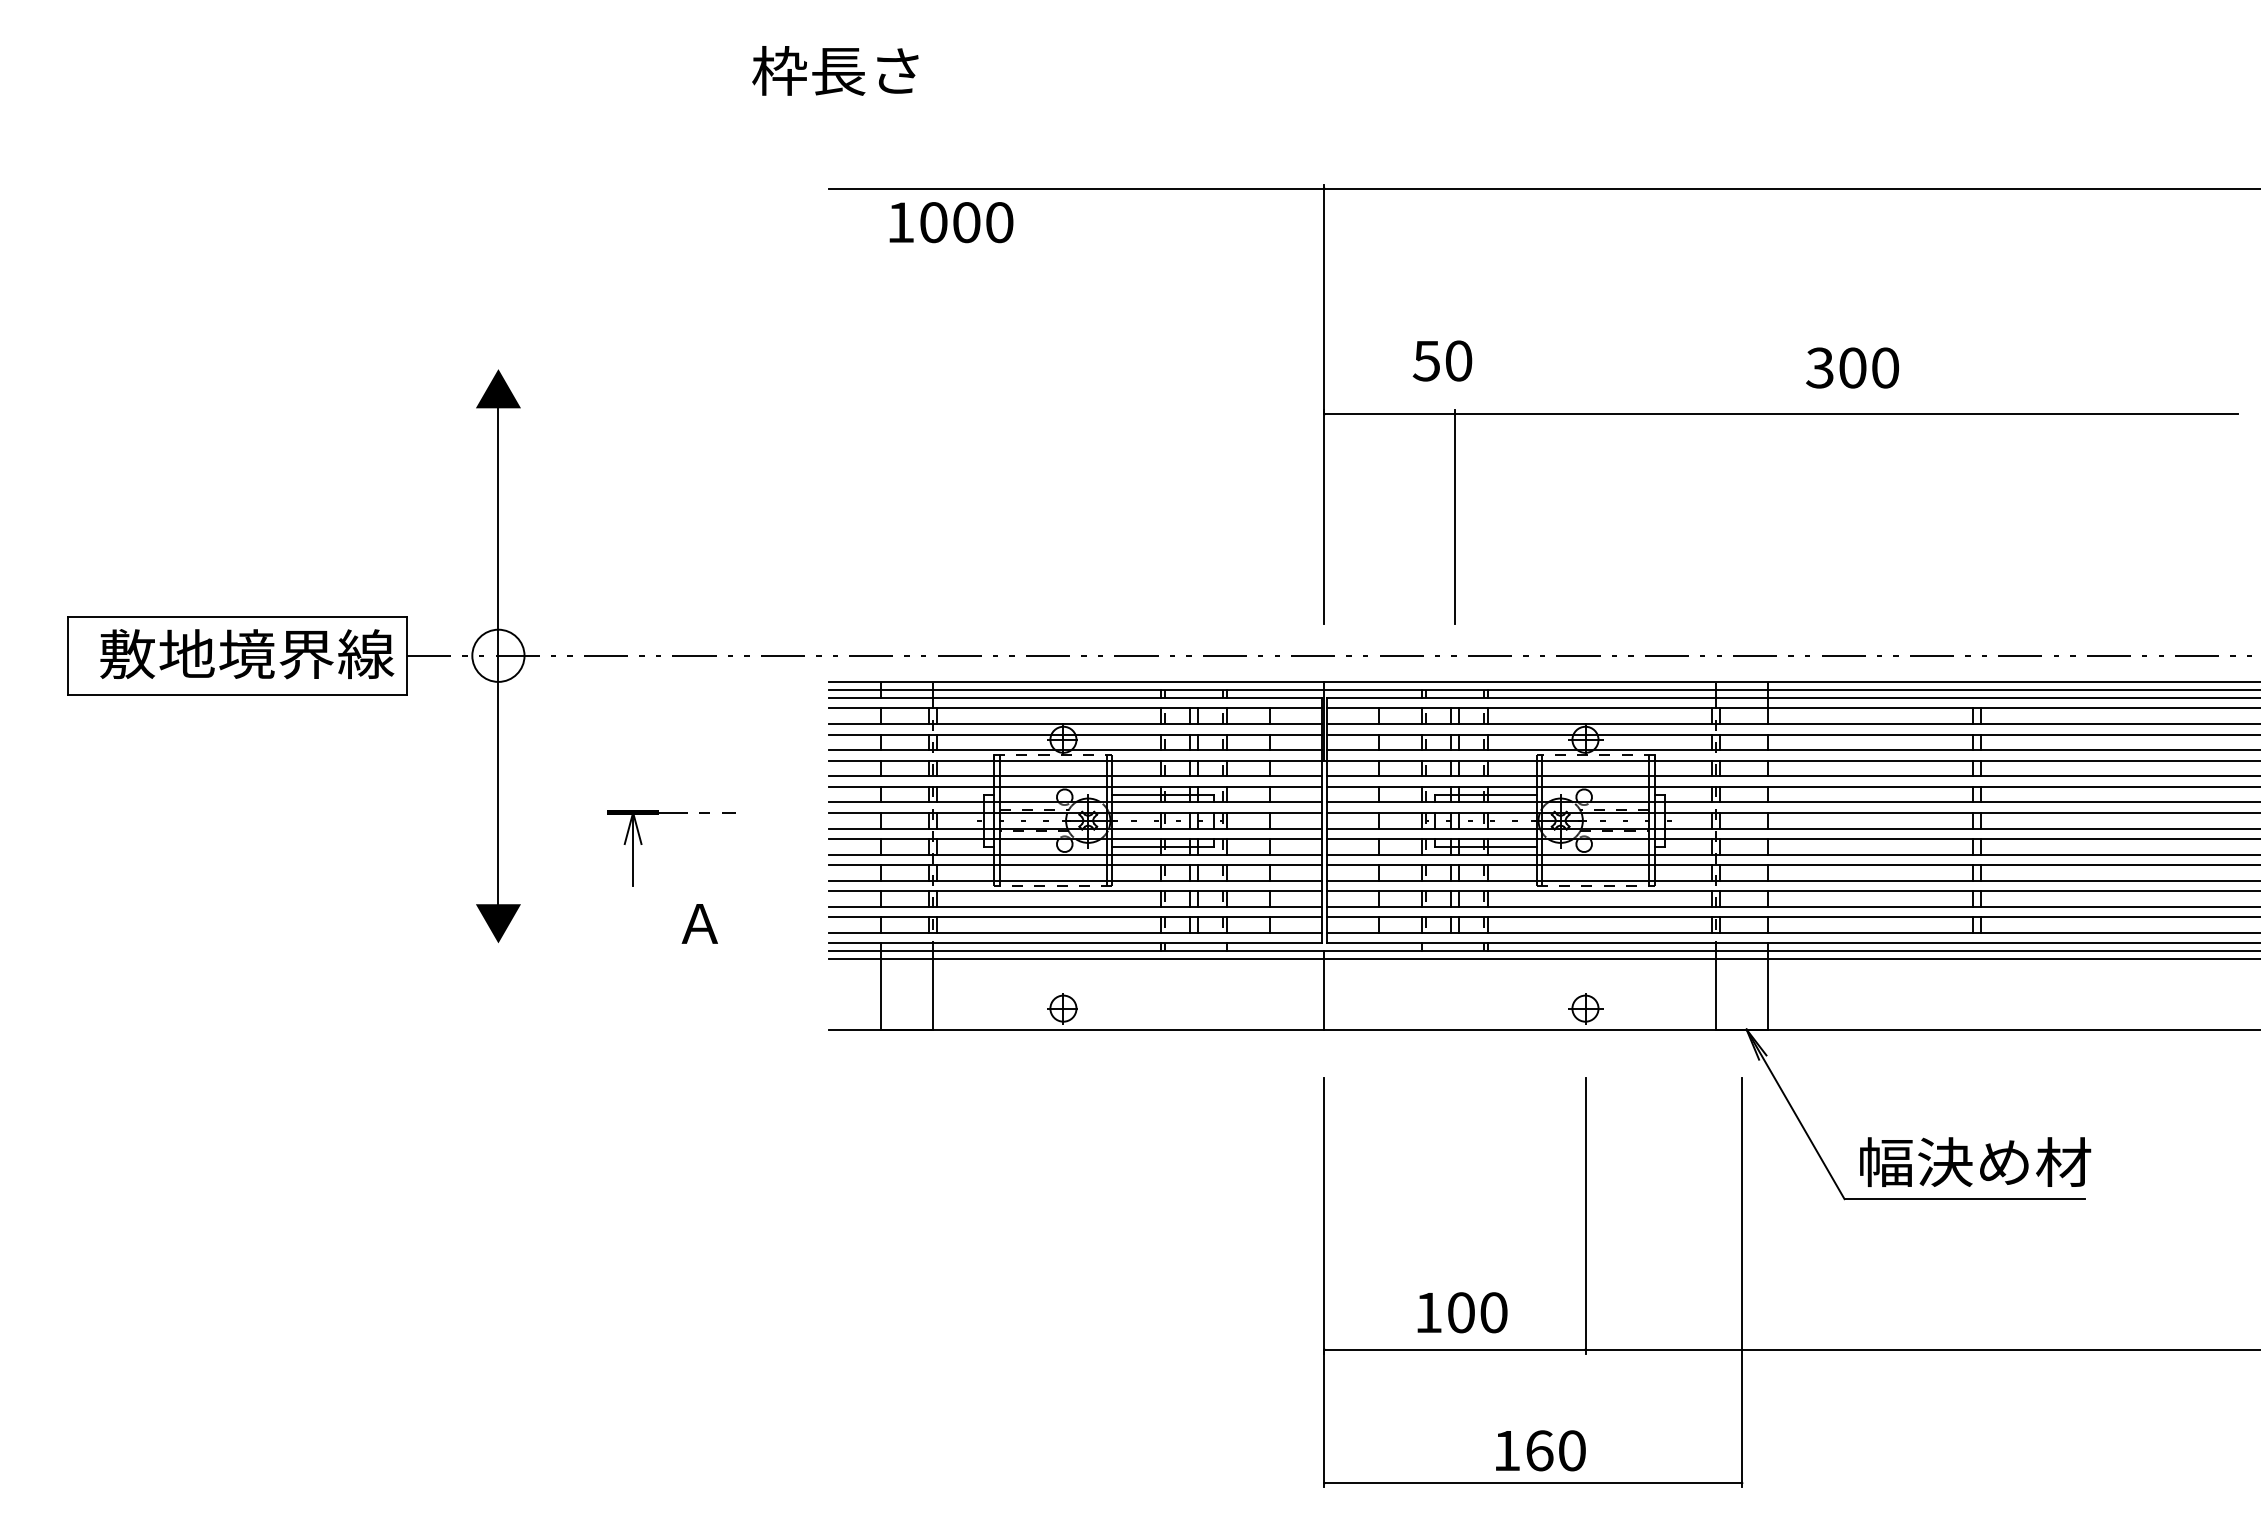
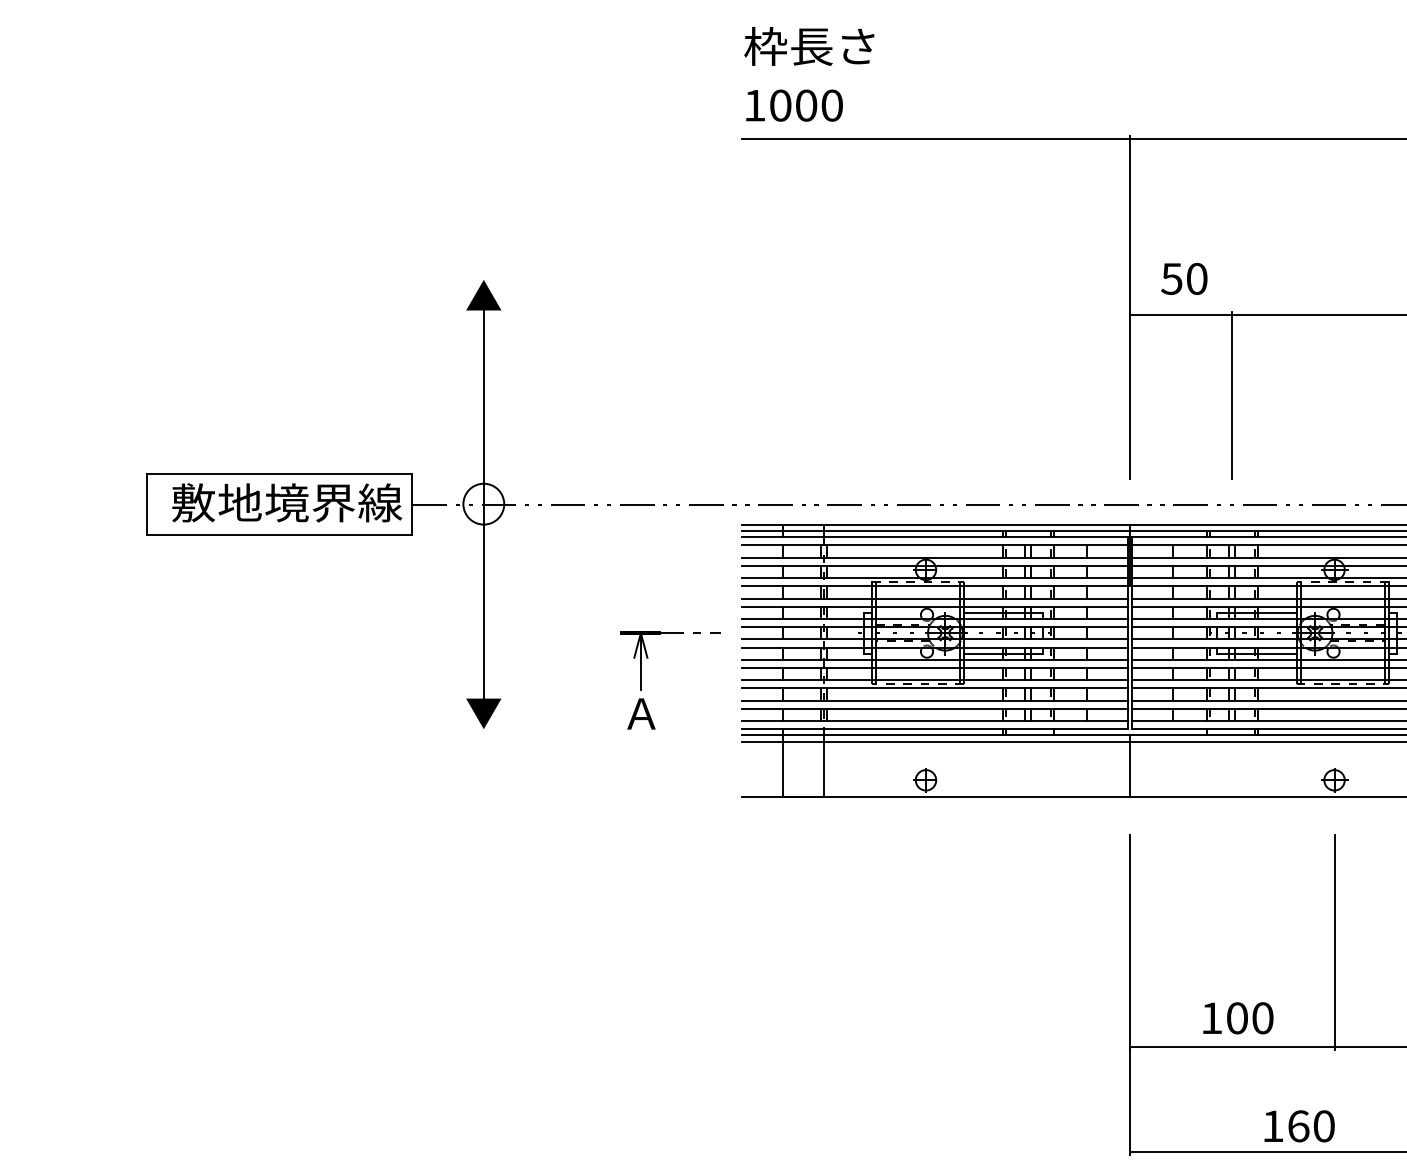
text: (835, 70) -> (809, 46), moved
text: (951, 222) -> (794, 105), moved
text: (1442, 360) -> (1184, 278), moved
part: (642, 844) -> (648, 658), moved

